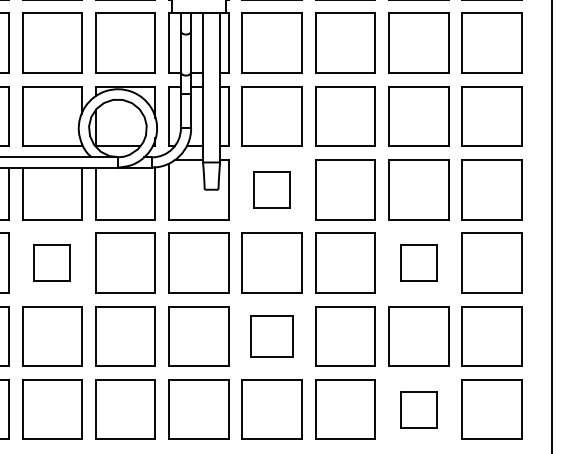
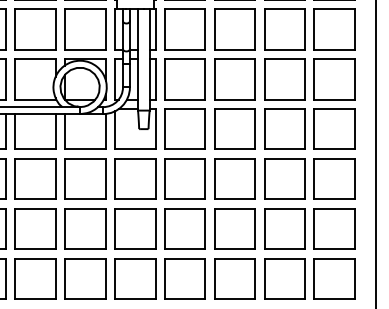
part: (271, 188) -> (184, 128), size x1.67
part: (52, 262) -> (35, 178), size x1.67
part: (418, 262) -> (284, 178), size x1.67
part: (271, 335) -> (184, 228), size x1.43
part: (418, 409) -> (284, 278), size x1.67

